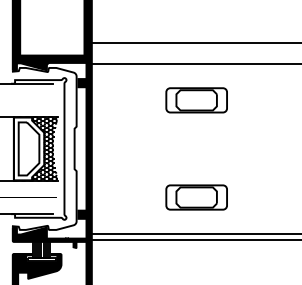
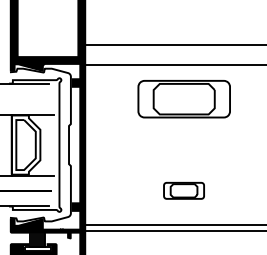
part: (196, 100) -> (183, 99), size x1.6
hatch: (35, 148) -> (32, 144), removed
part: (196, 197) -> (183, 190), size x0.7

